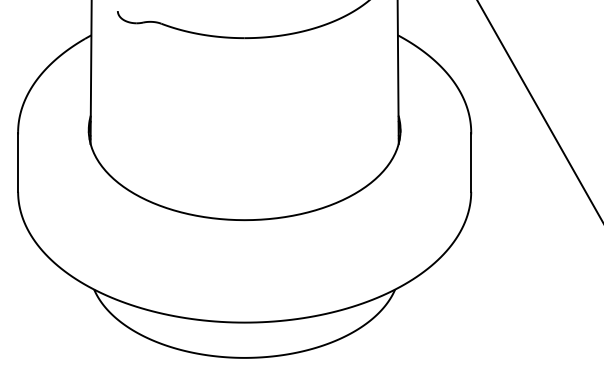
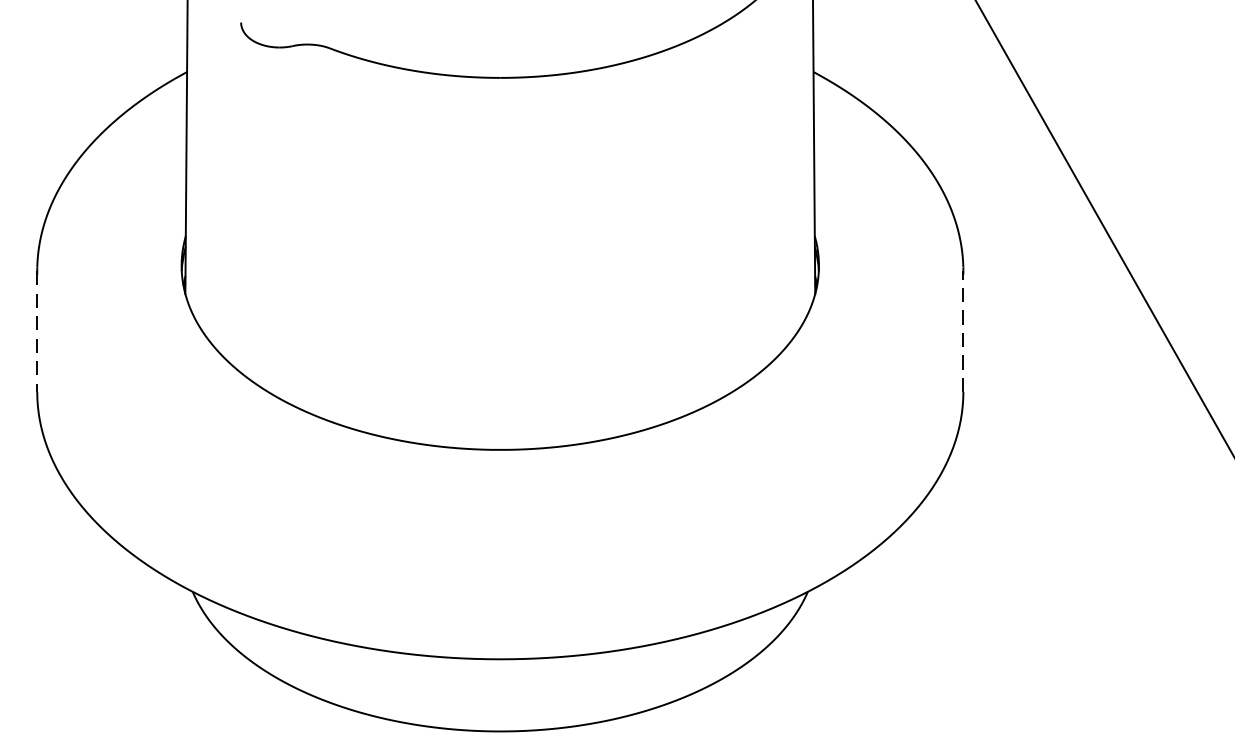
line: (18, 162) -> (38, 332), solid -> dashed
line: (471, 162) -> (963, 332), solid -> dashed

